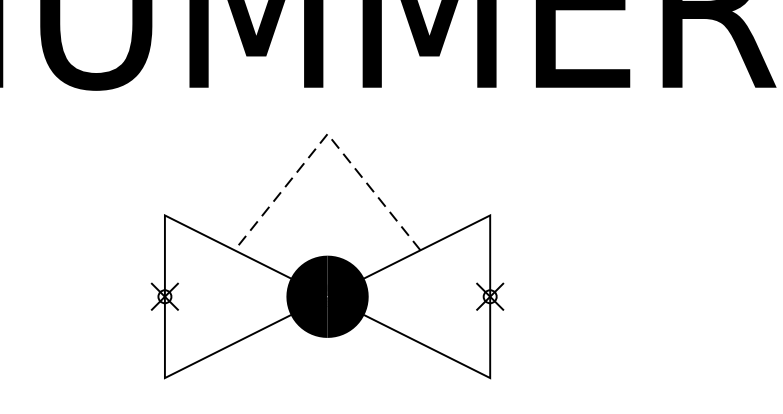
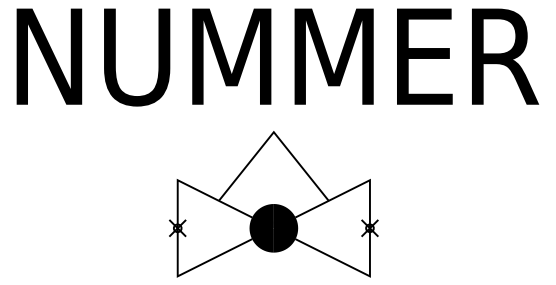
line: (326, 134) -> (273, 132), dashed -> solid

